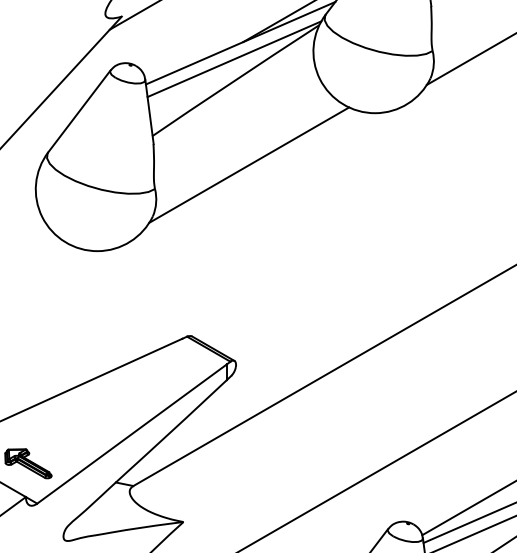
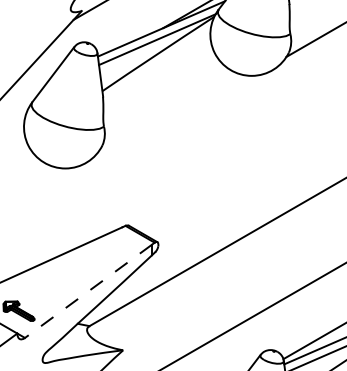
line: (249, 164) -> (167, 110), removed
line: (131, 434) -> (88, 291), solid -> dashed

